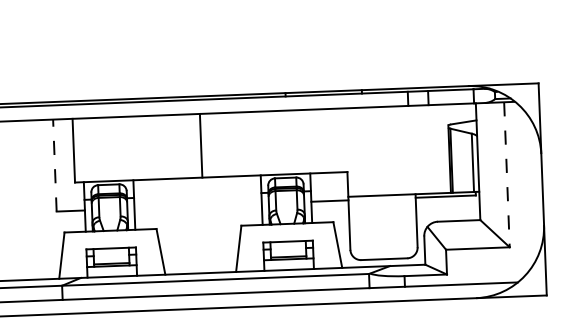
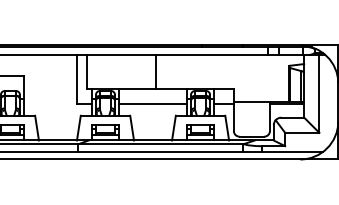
line: (53, 165) -> (76, 79), dashed -> solid
line: (507, 174) -> (319, 93), dashed -> solid
line: (197, 206) -> (152, 104), added

